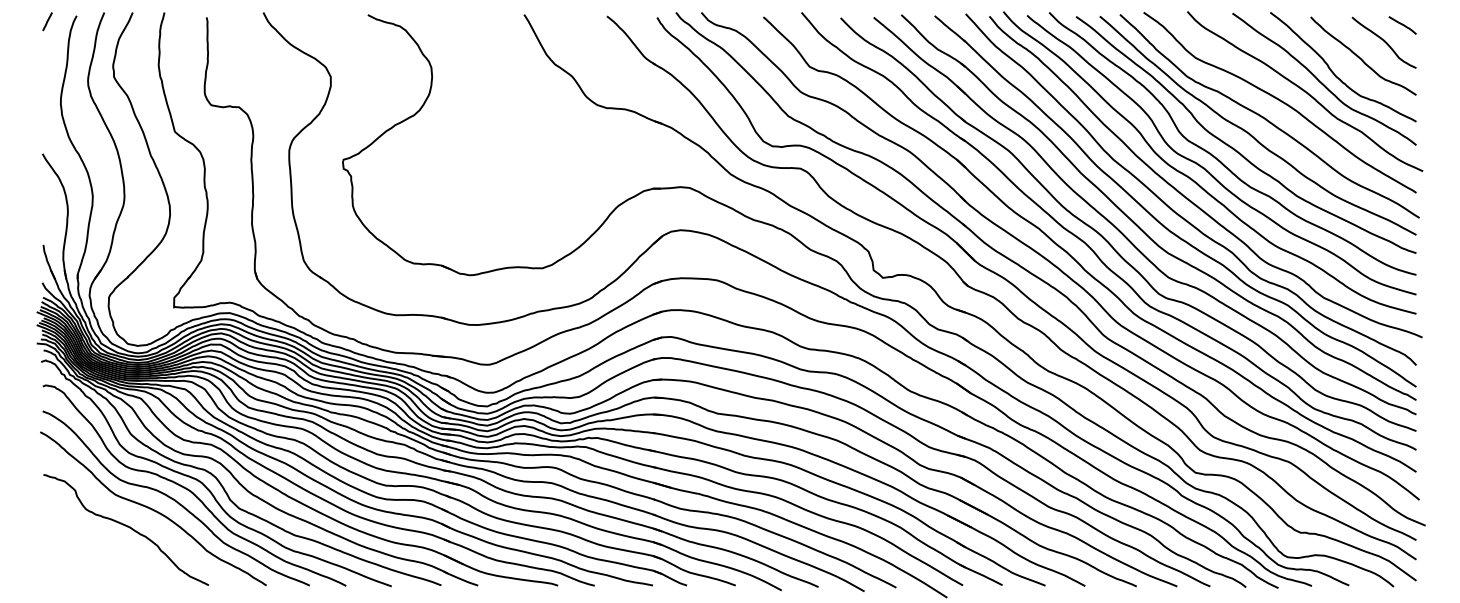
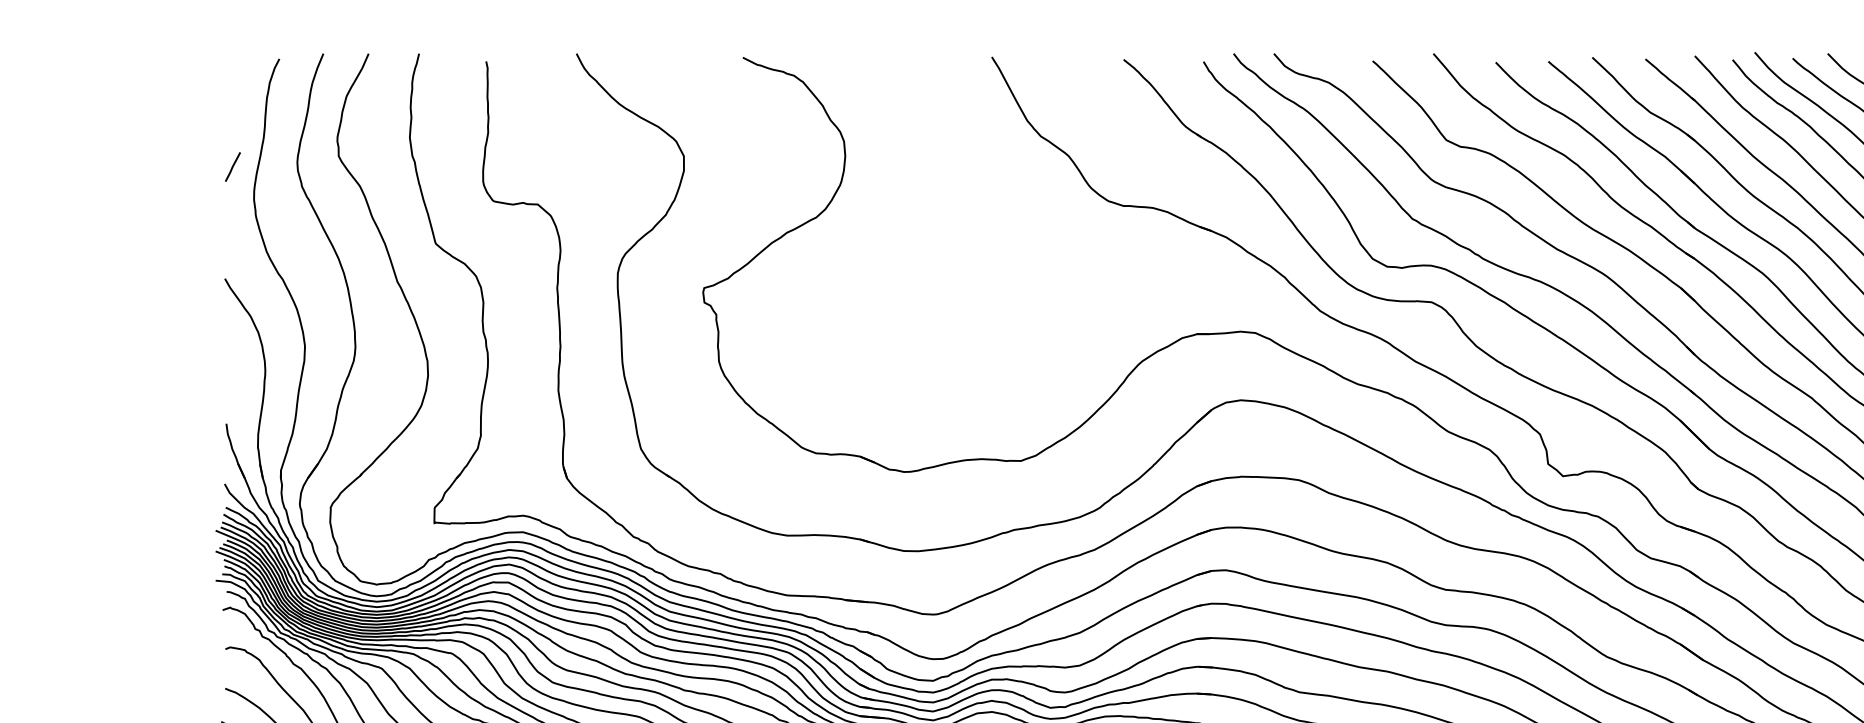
line: (47, 21) -> (232, 166), moved

